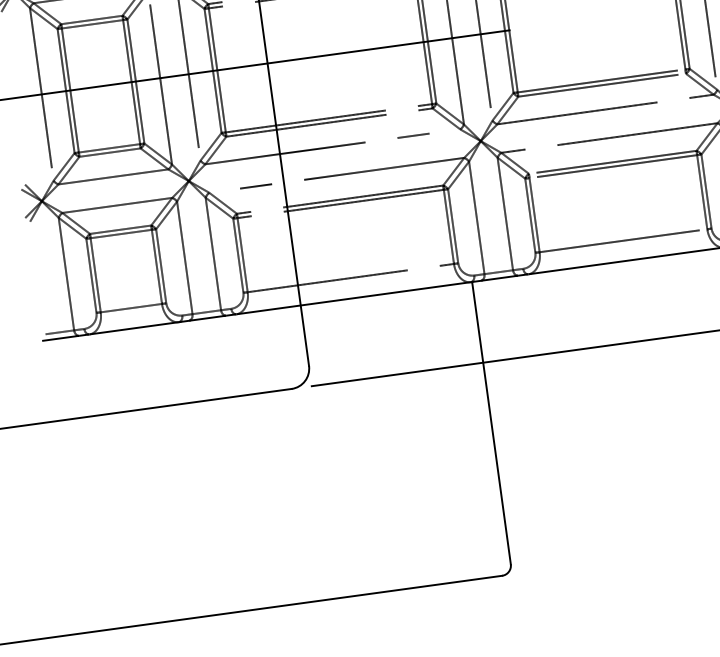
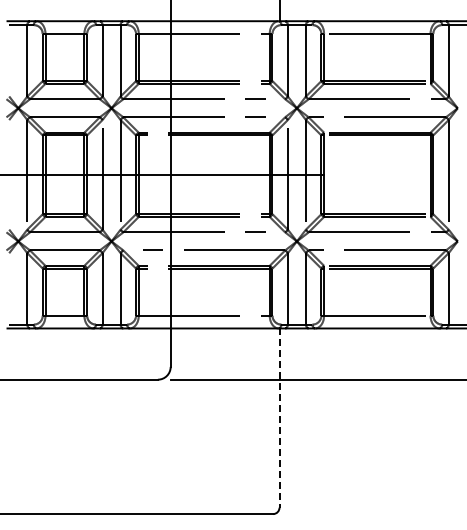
line: (491, 423) -> (279, 418), solid -> dashed

